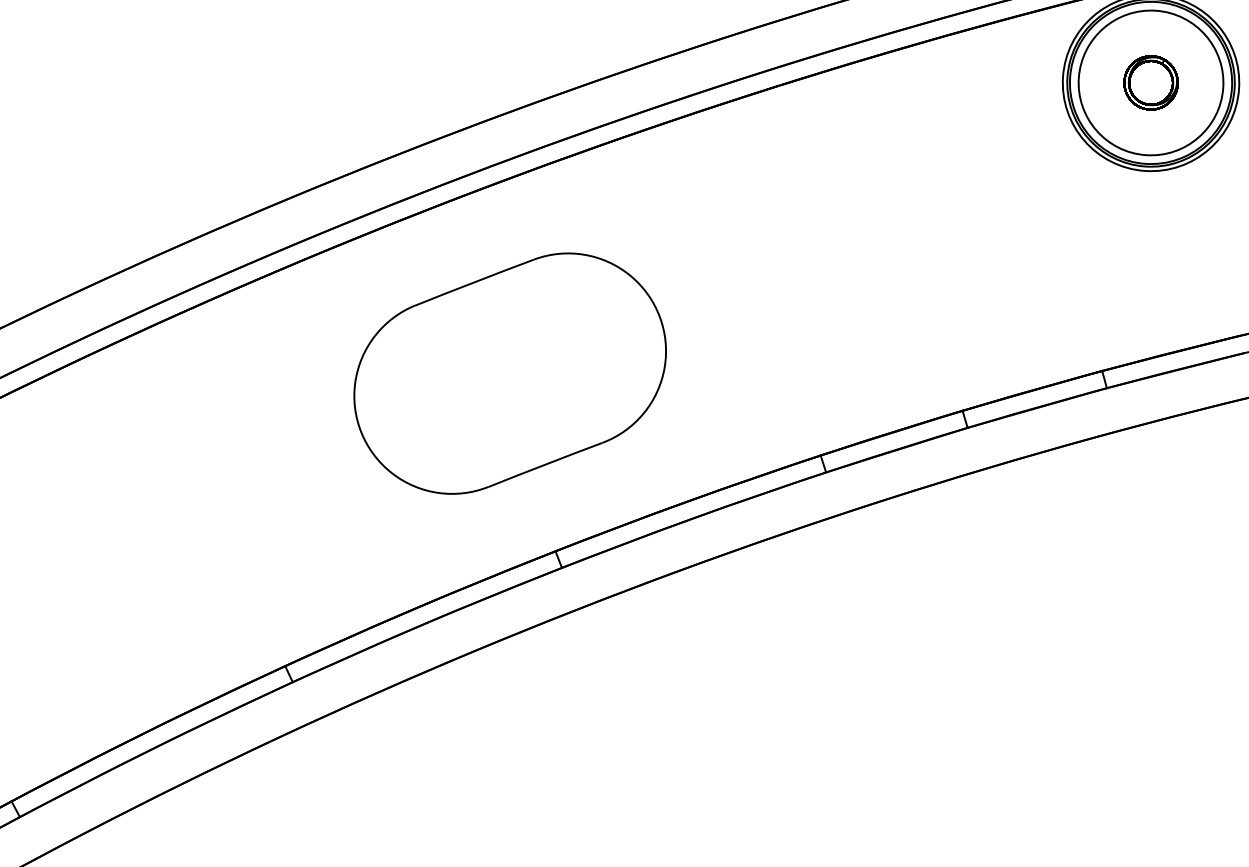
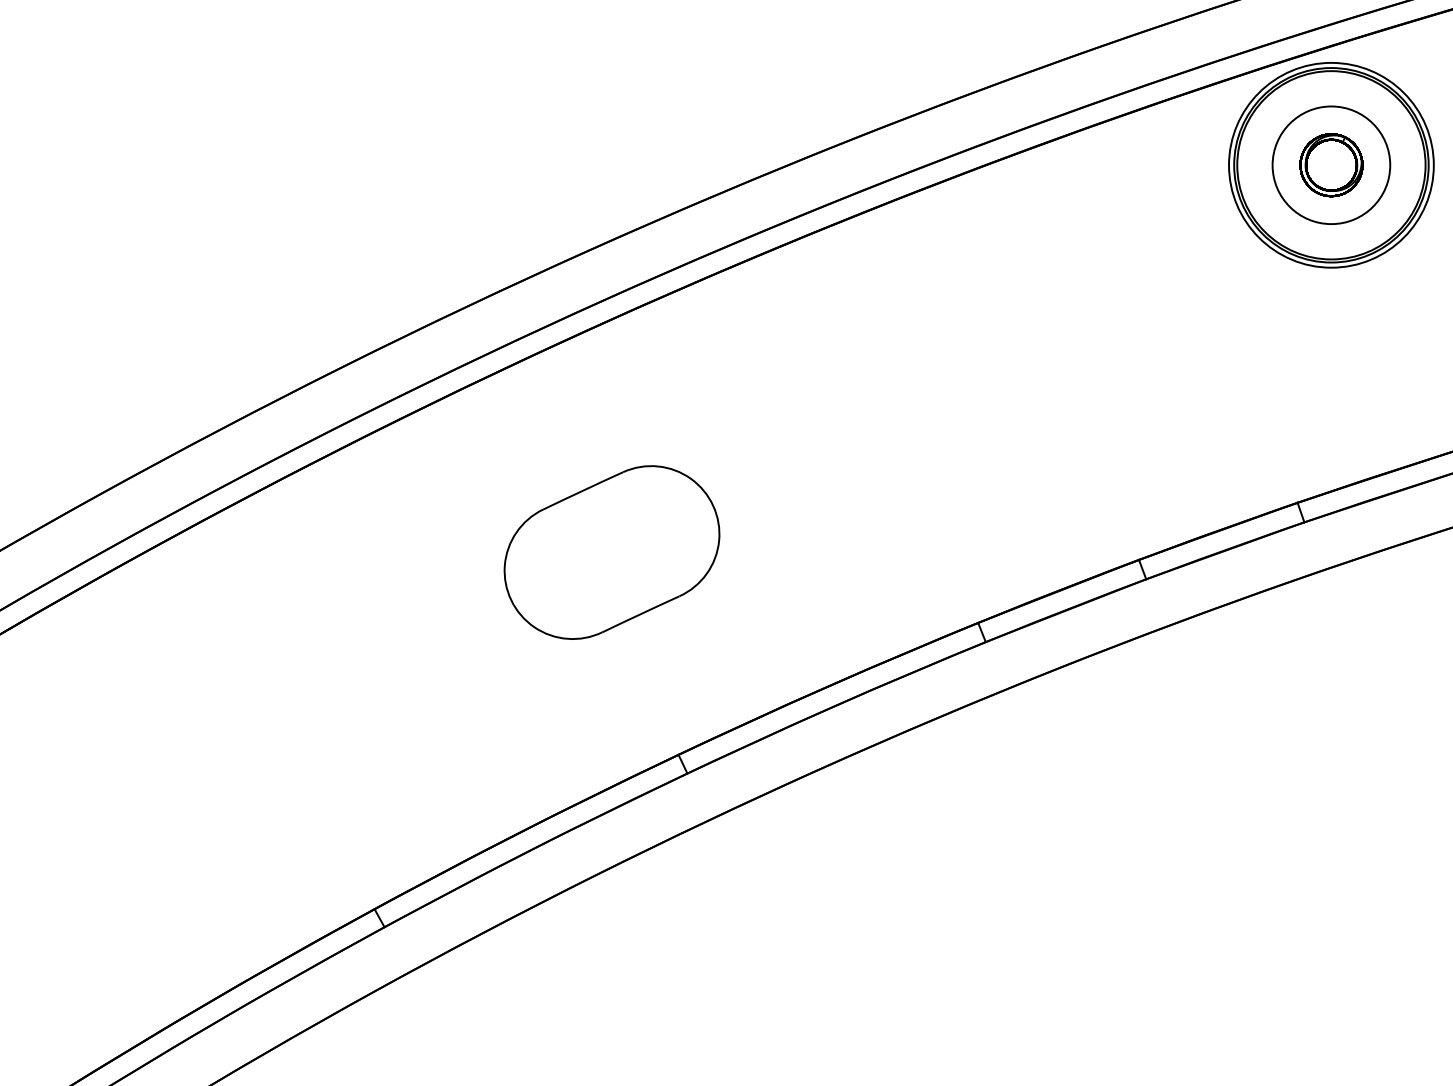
circle: (1151, 83) -> (1331, 165), size x0.7
part: (509, 373) -> (611, 552), size x0.6

